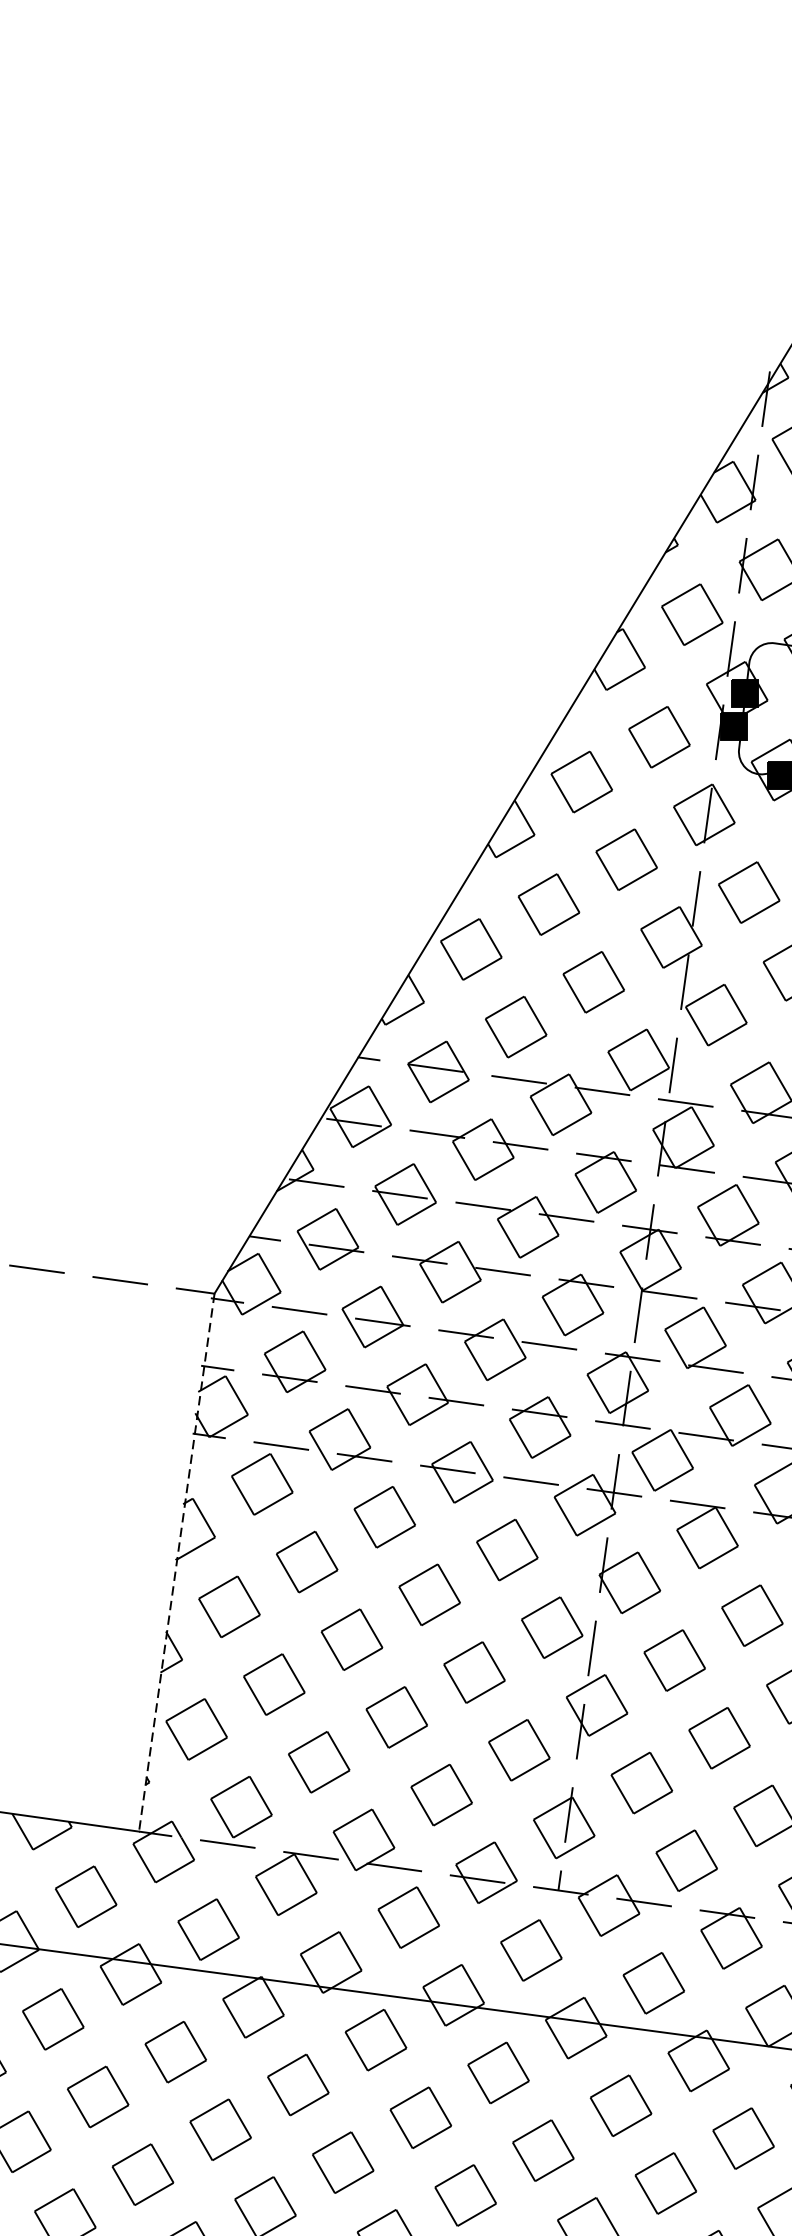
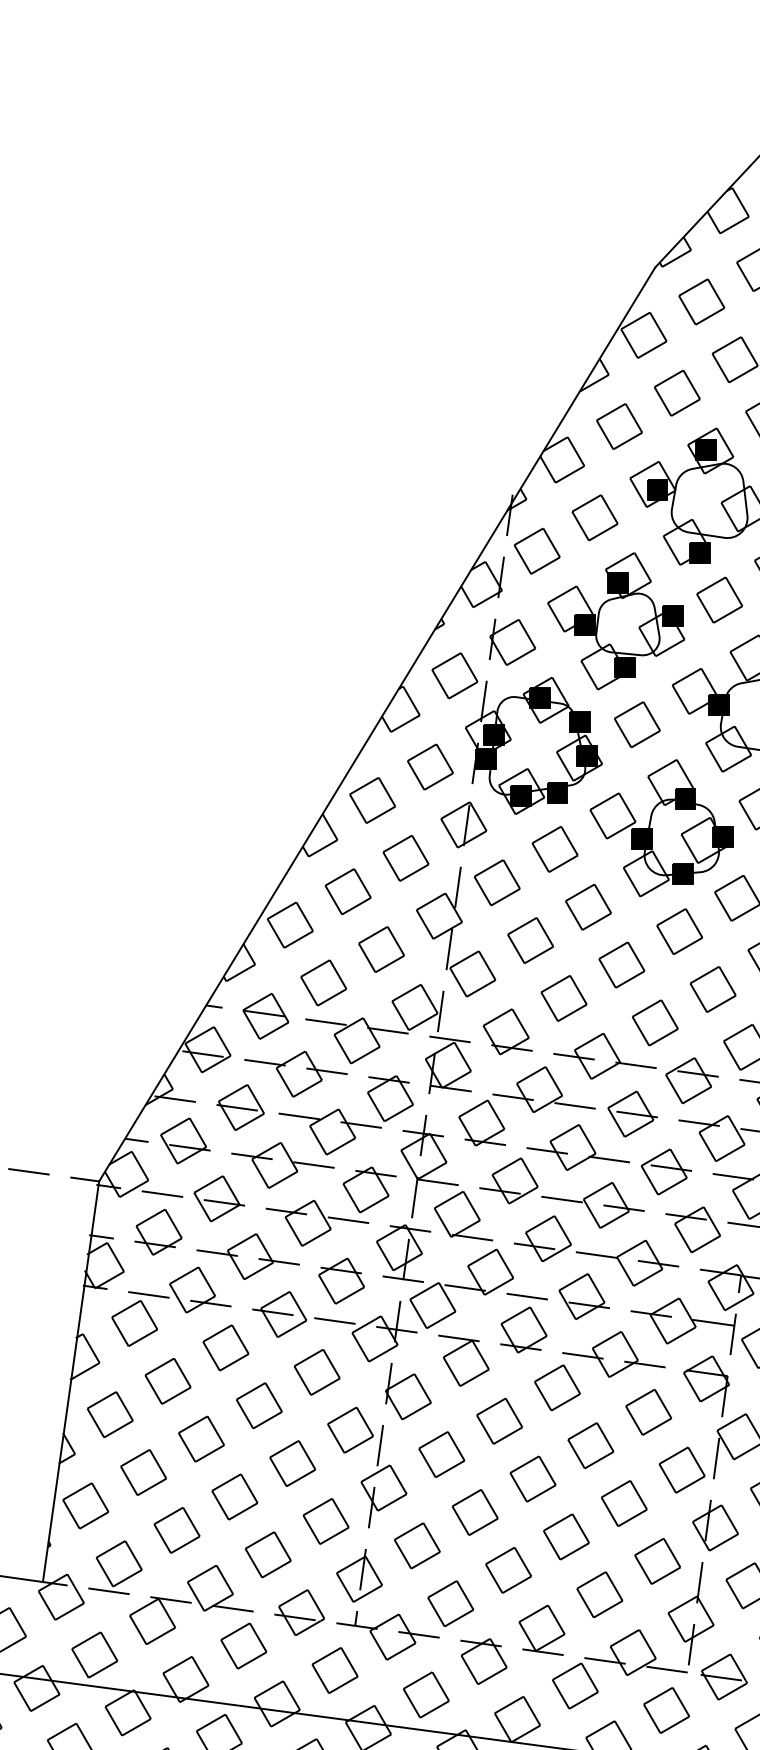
line: (176, 1563) -> (70, 1382), dashed -> solid

